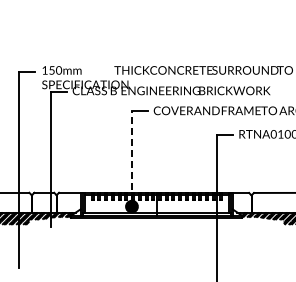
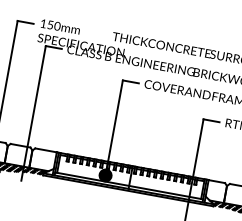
line: (131, 156) -> (114, 125), dashed -> solid

